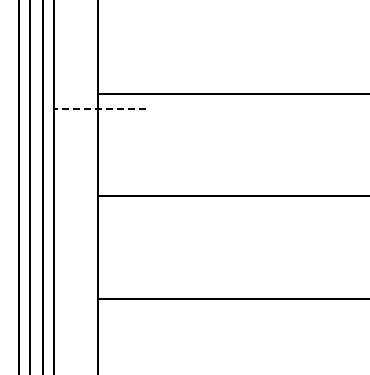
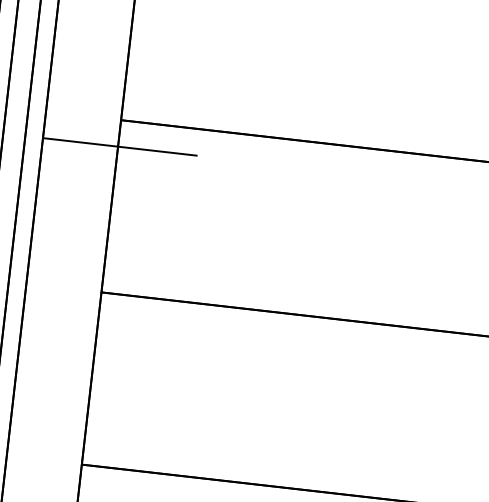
line: (99, 109) -> (119, 147), dashed -> solid

